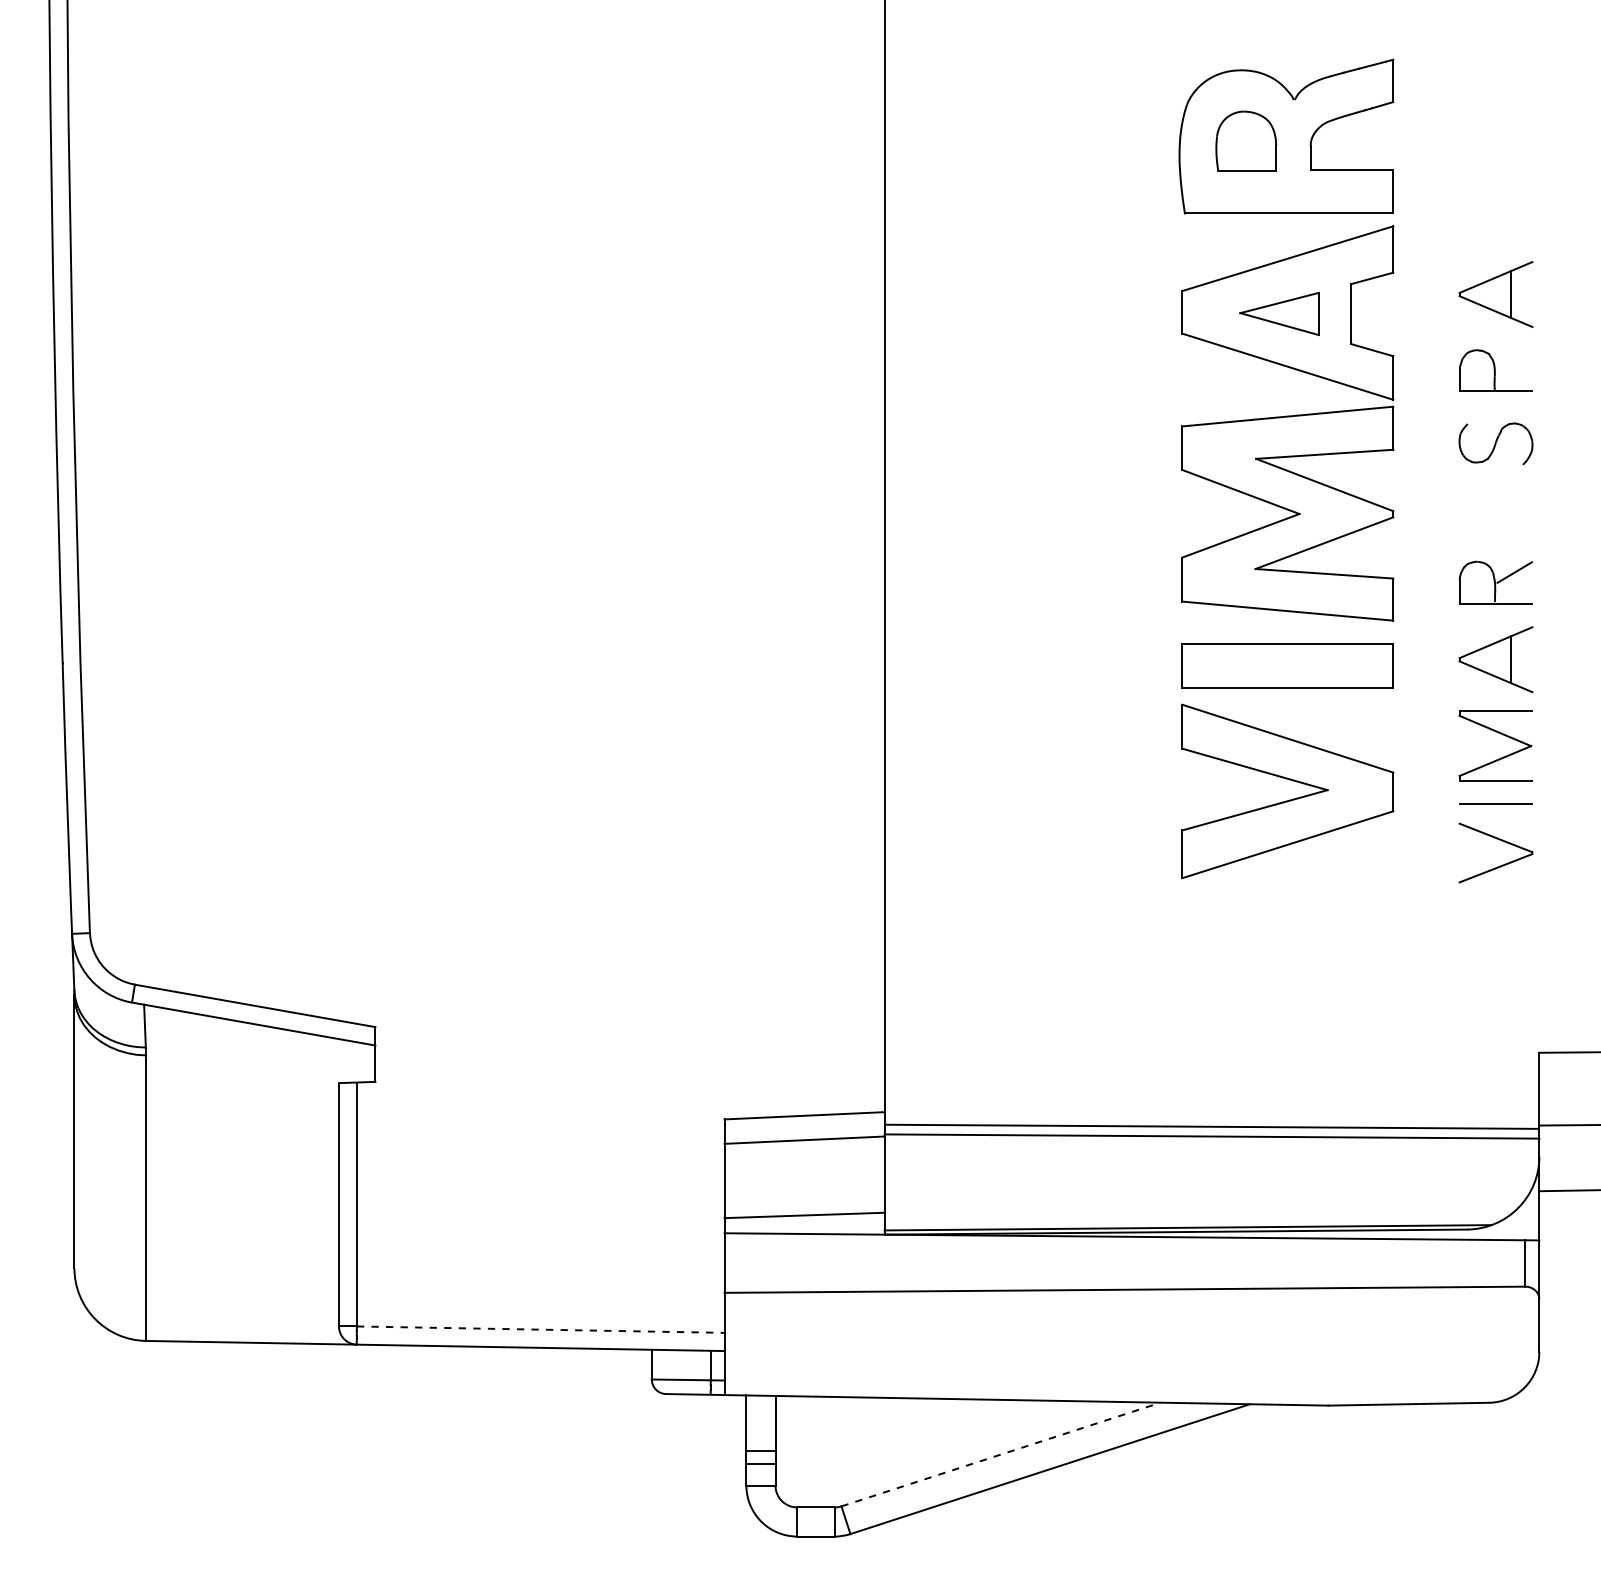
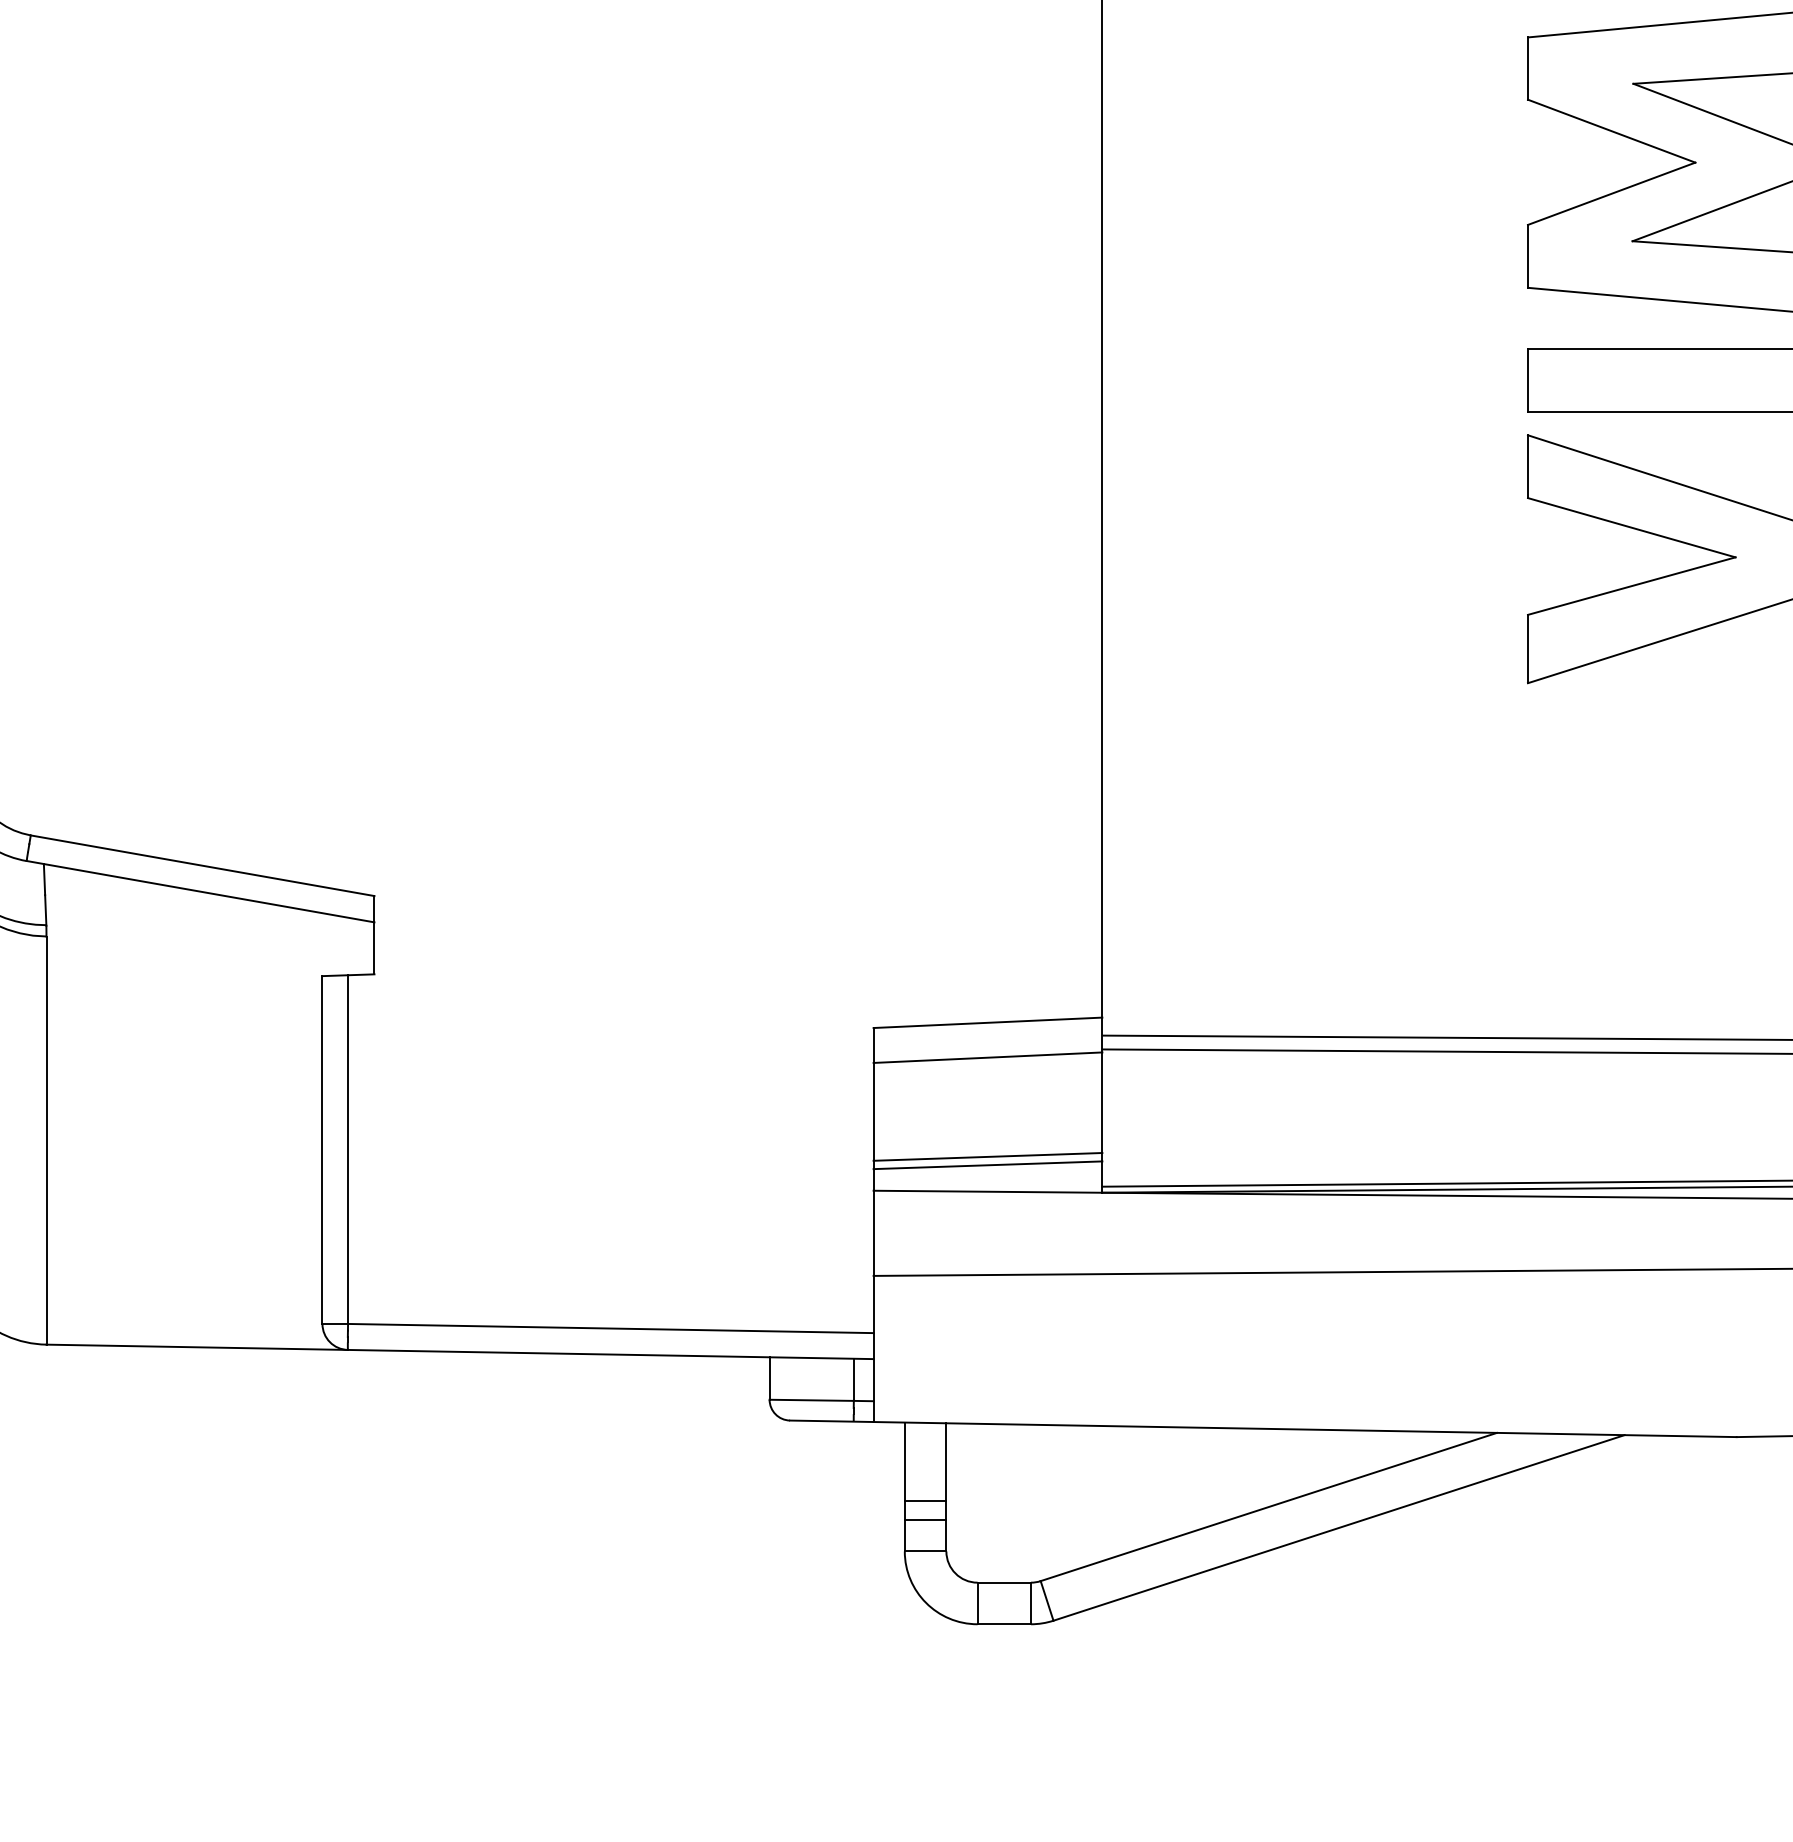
line: (804, 1209) -> (987, 1156), added
line: (540, 1329) -> (610, 1328), dashed -> solid
line: (1001, 1454) -> (1269, 1506), dashed -> solid

